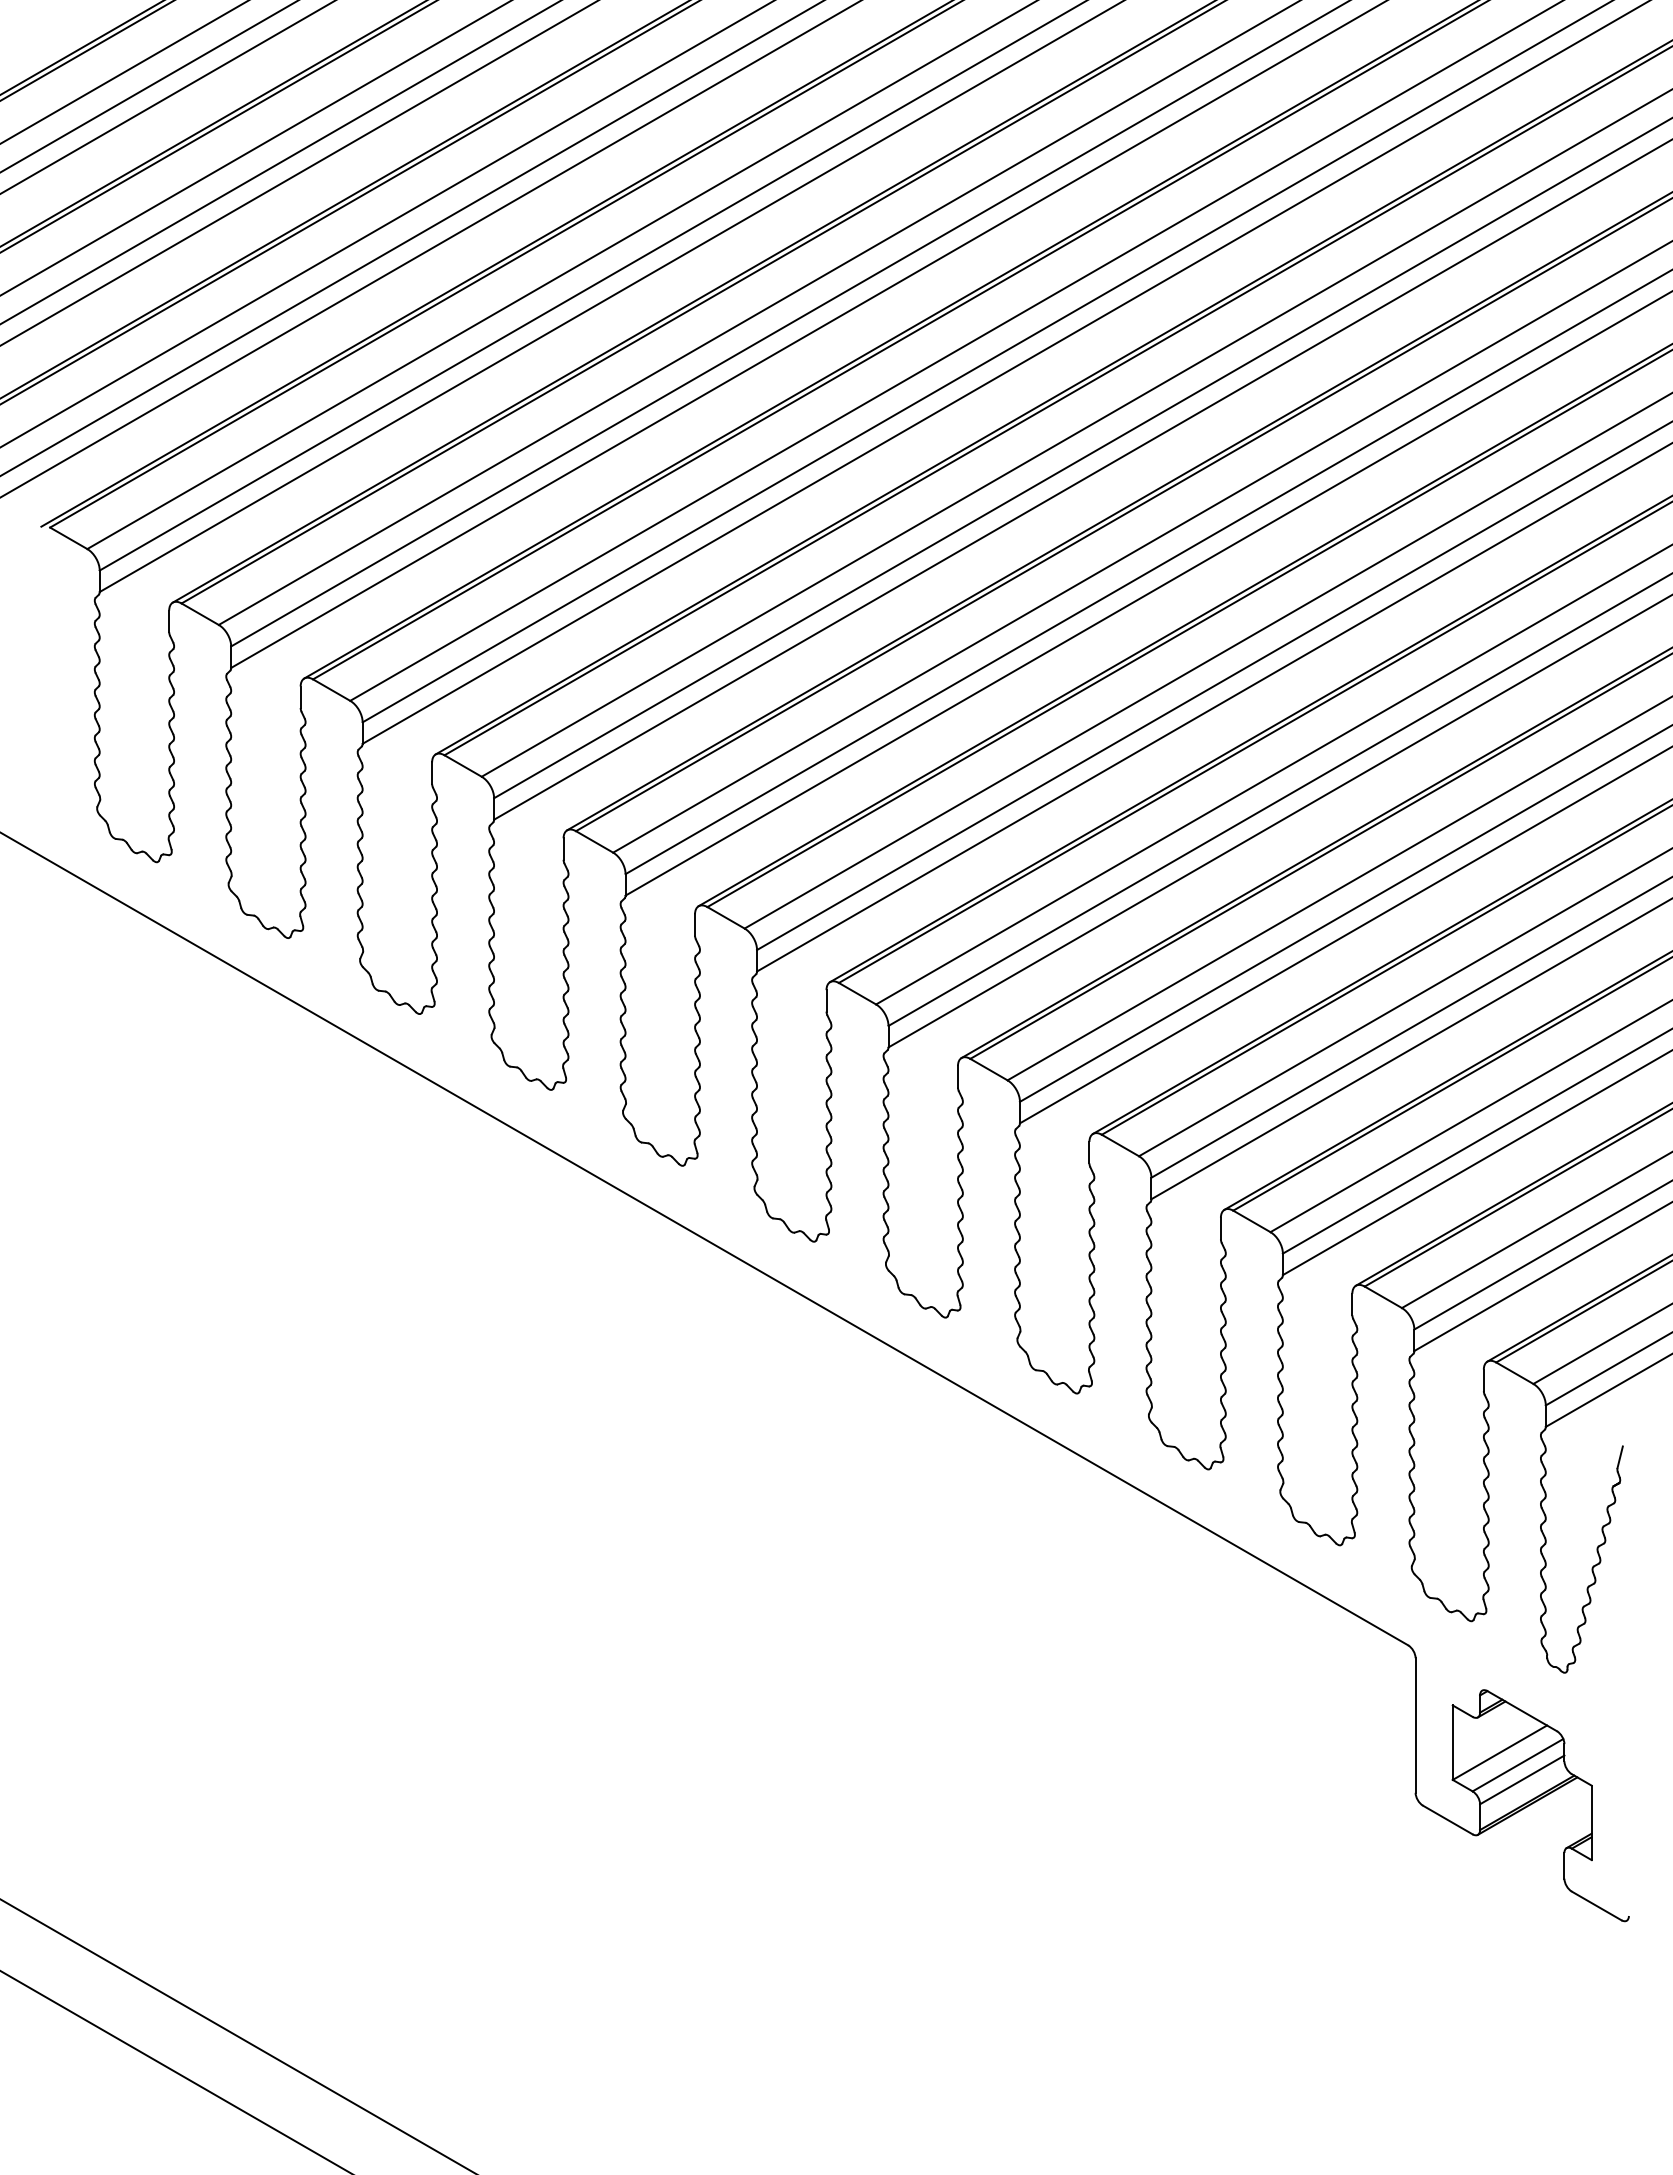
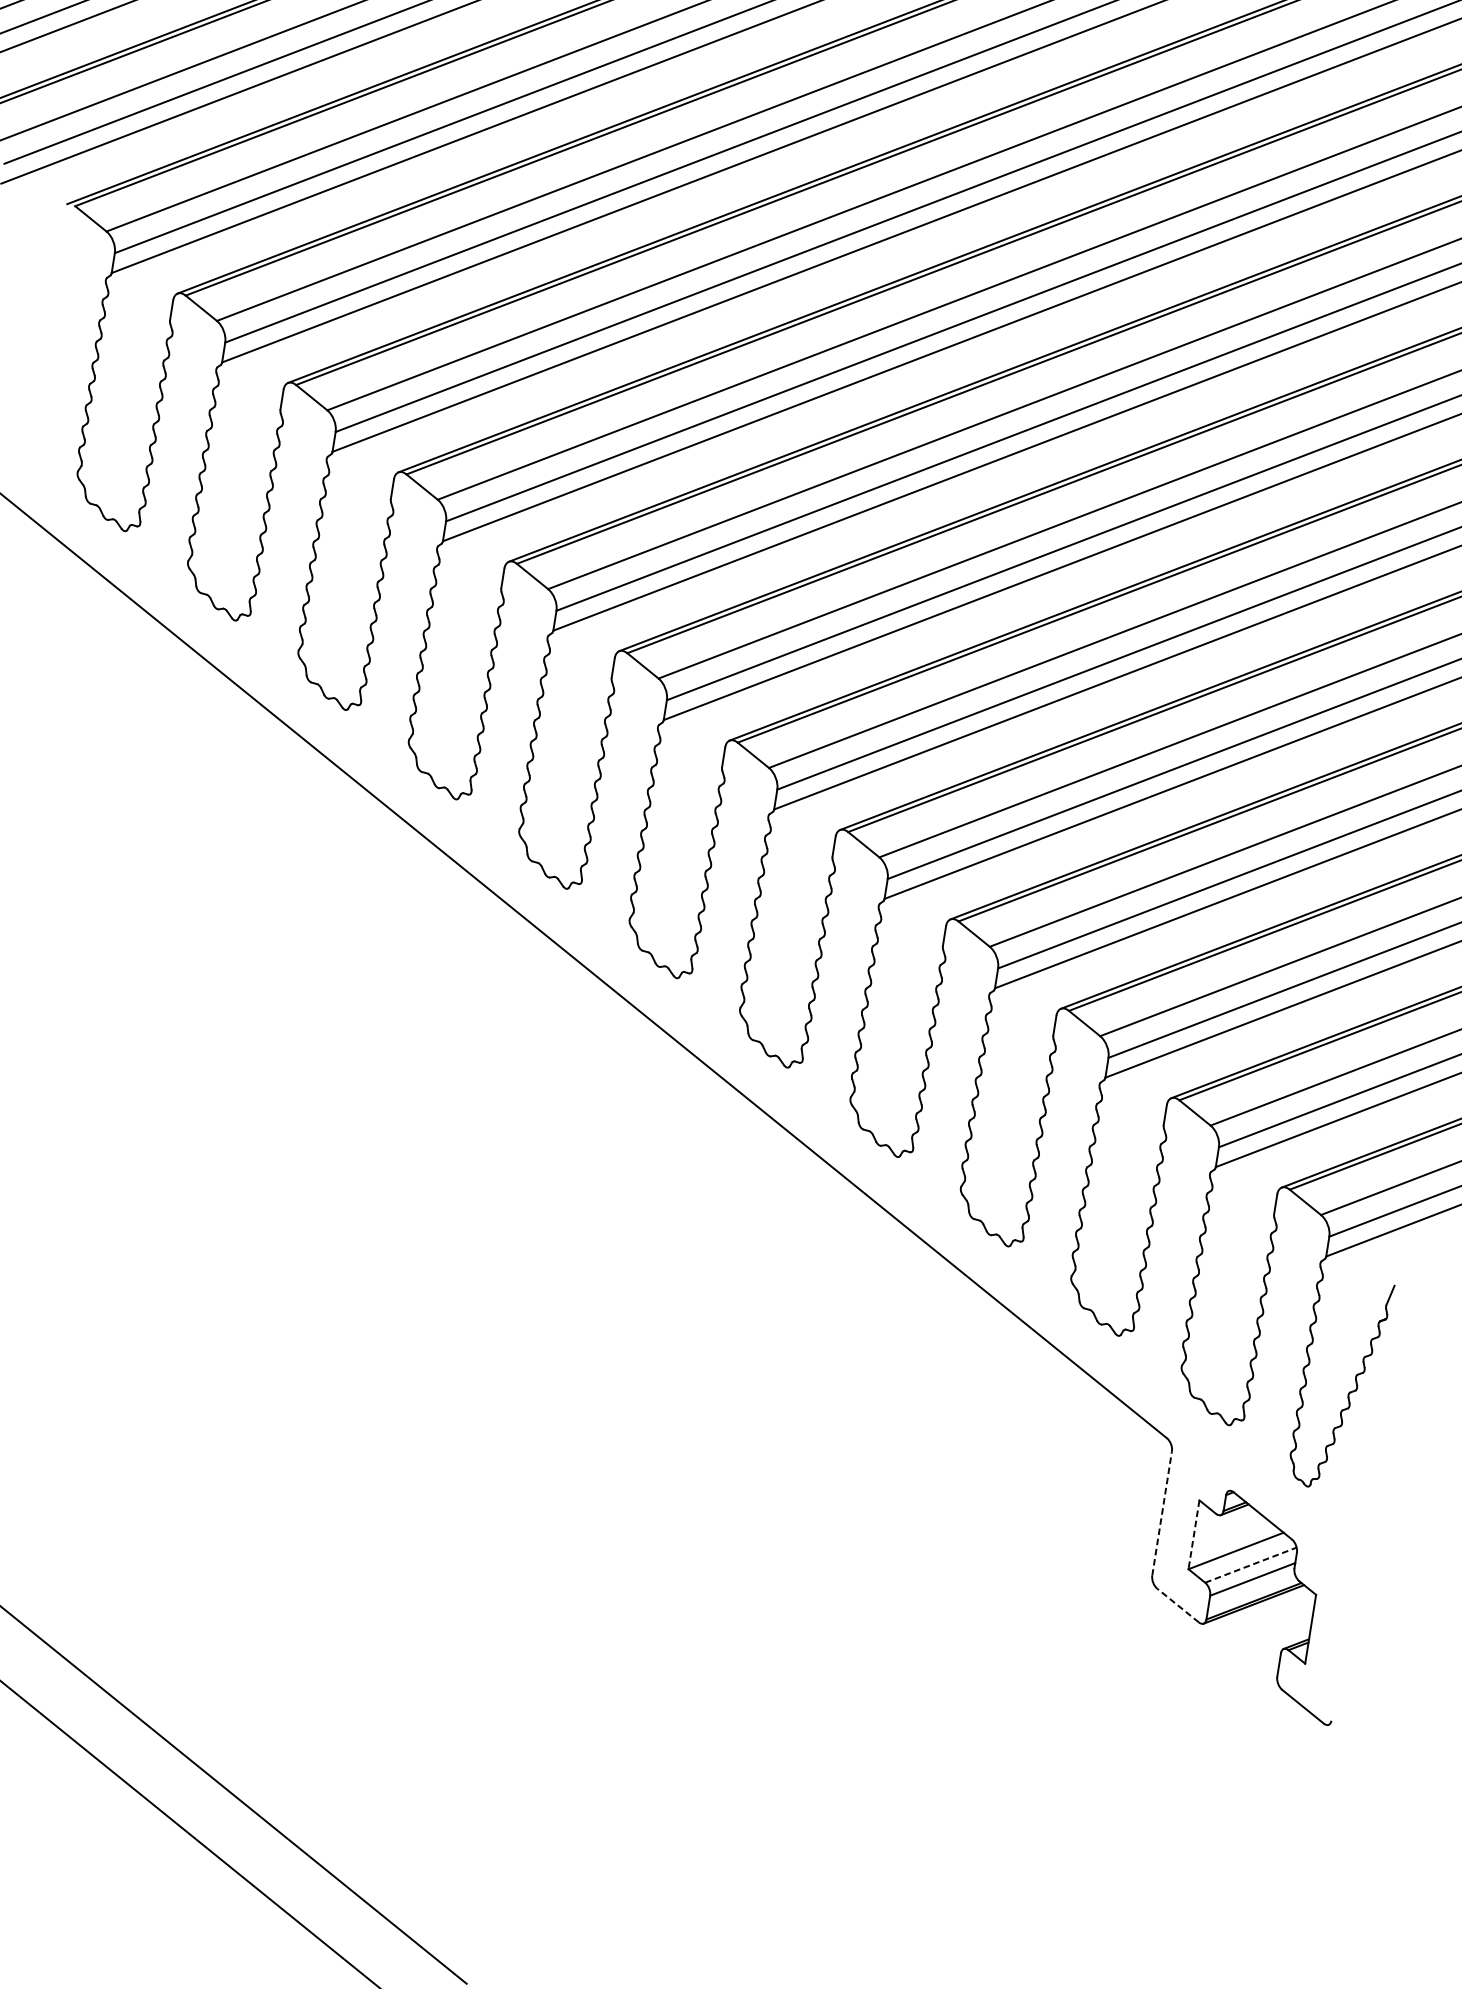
line: (1415, 1725) -> (1162, 1513), solid -> dashed
line: (1452, 1743) -> (1193, 1535), solid -> dashed
line: (1518, 1764) -> (1251, 1564), solid -> dashed
line: (1447, 1820) -> (1177, 1605), solid -> dashed

